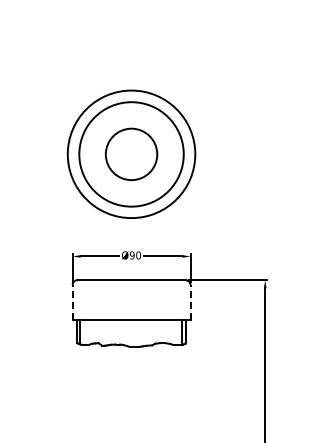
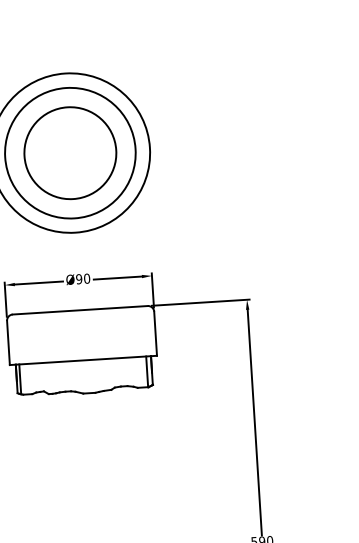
circle: (131, 154) -> (70, 153), size x1.43
line: (72, 302) -> (8, 342), dashed -> solid
line: (190, 302) -> (155, 333), dashed -> solid

